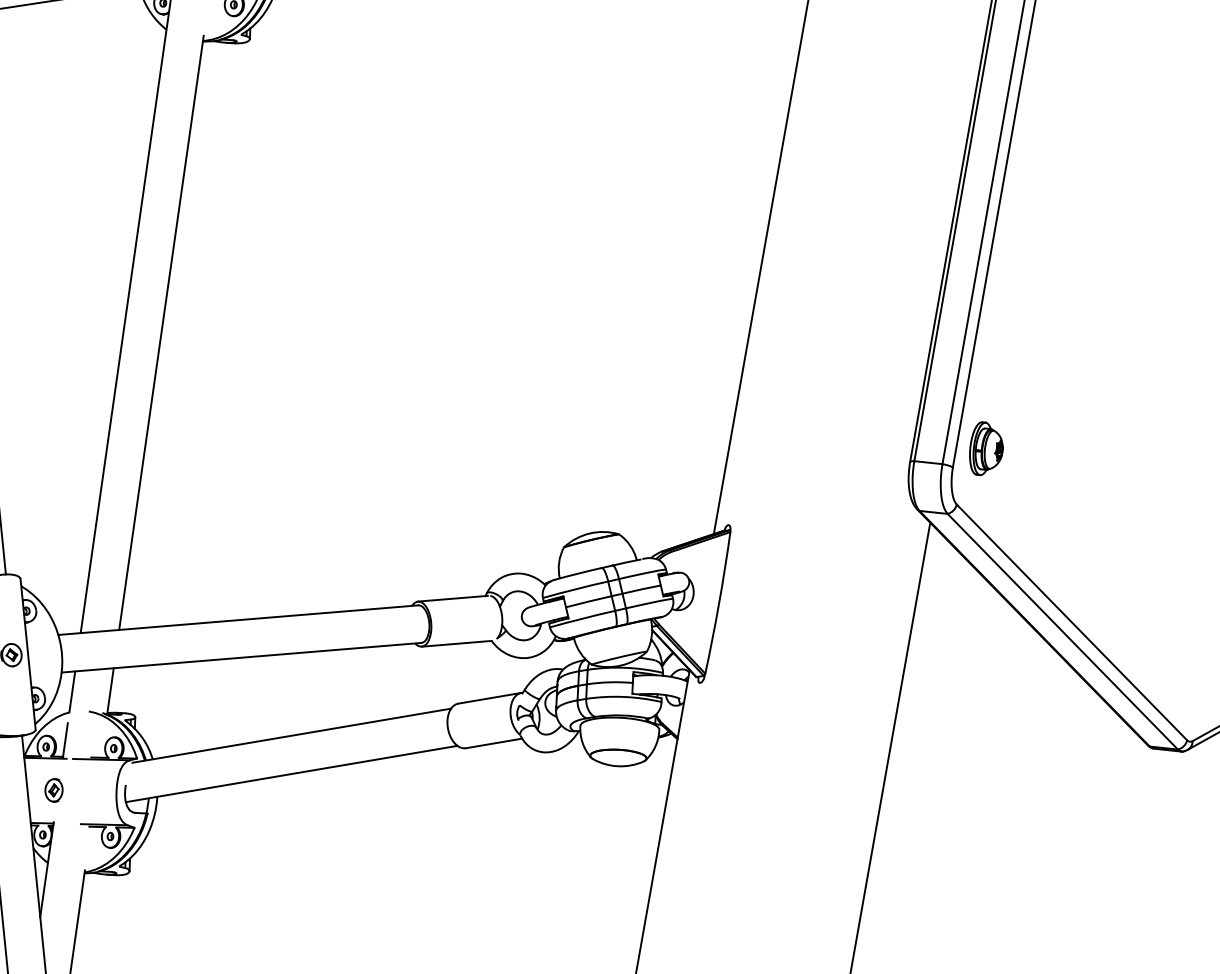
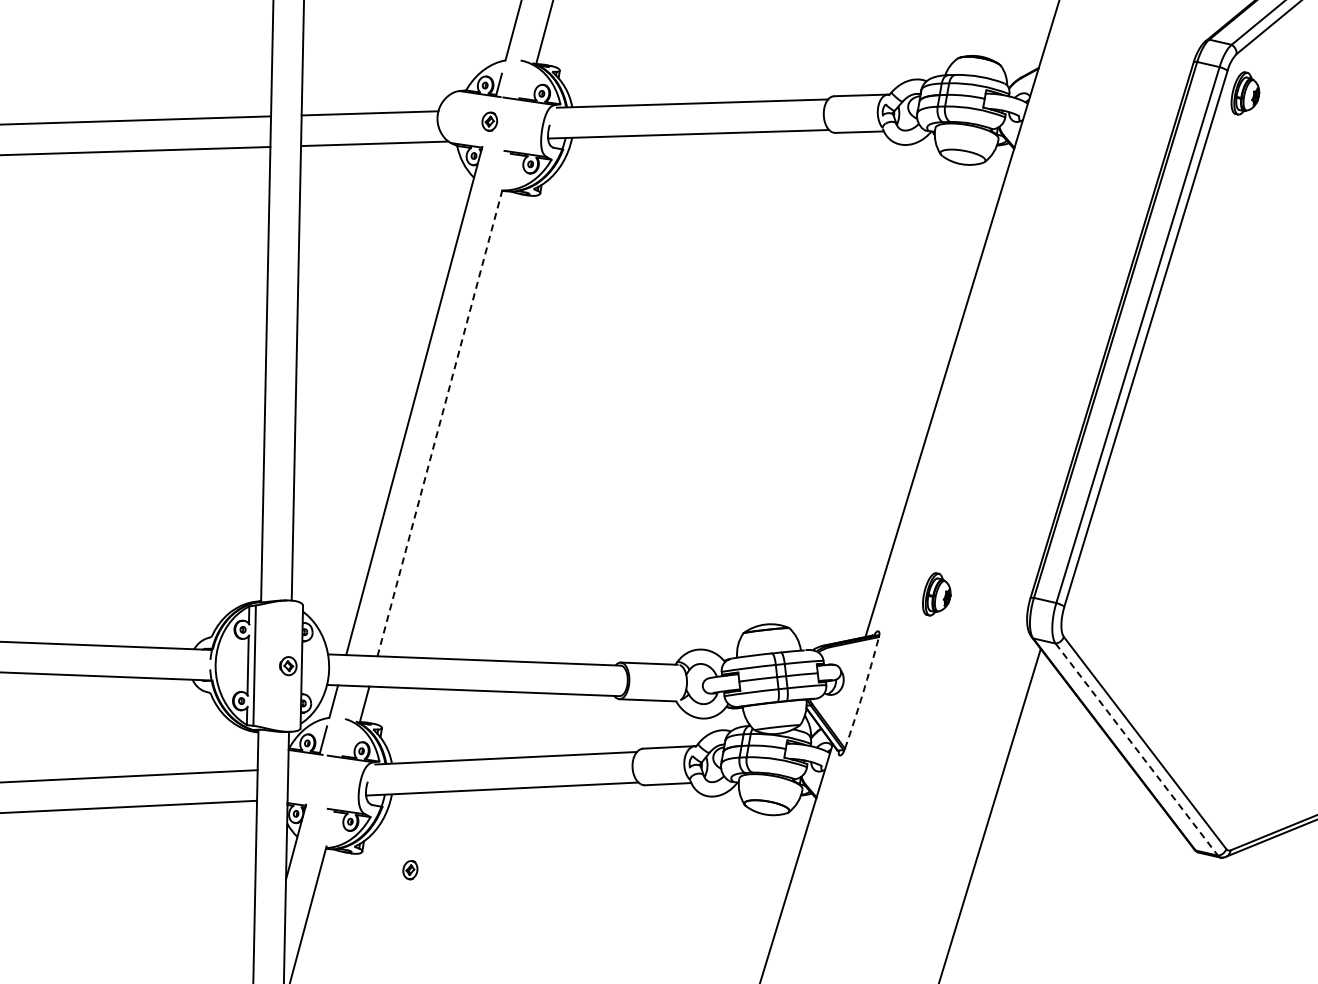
line: (161, 331) -> (440, 420), solid -> dashed
part: (985, 448) -> (936, 594), moved
arc: (719, 603) -> (863, 693), solid -> dashed
line: (1062, 631) -> (1136, 749), solid -> dashed
part: (54, 790) -> (410, 870), moved

